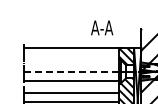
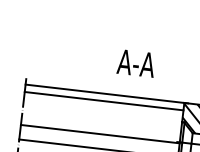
text: (102, 27) -> (137, 62), moved
line: (71, 52) -> (103, 101), added
line: (71, 72) -> (100, 134), dashed -> solid

